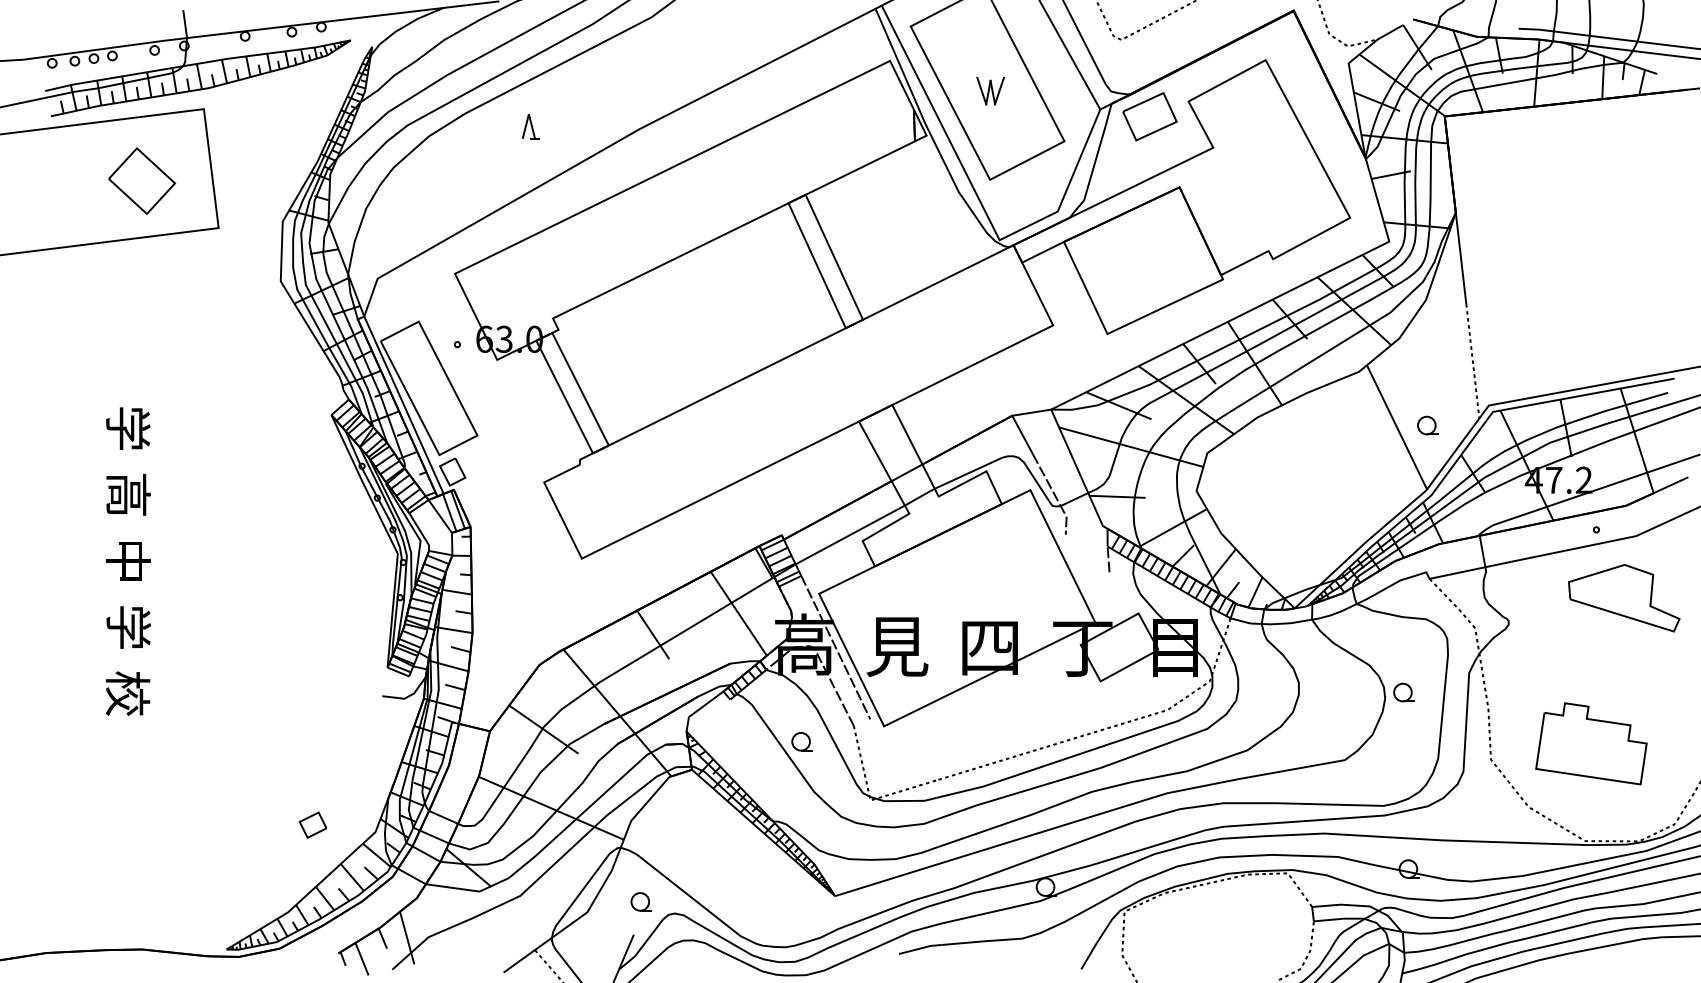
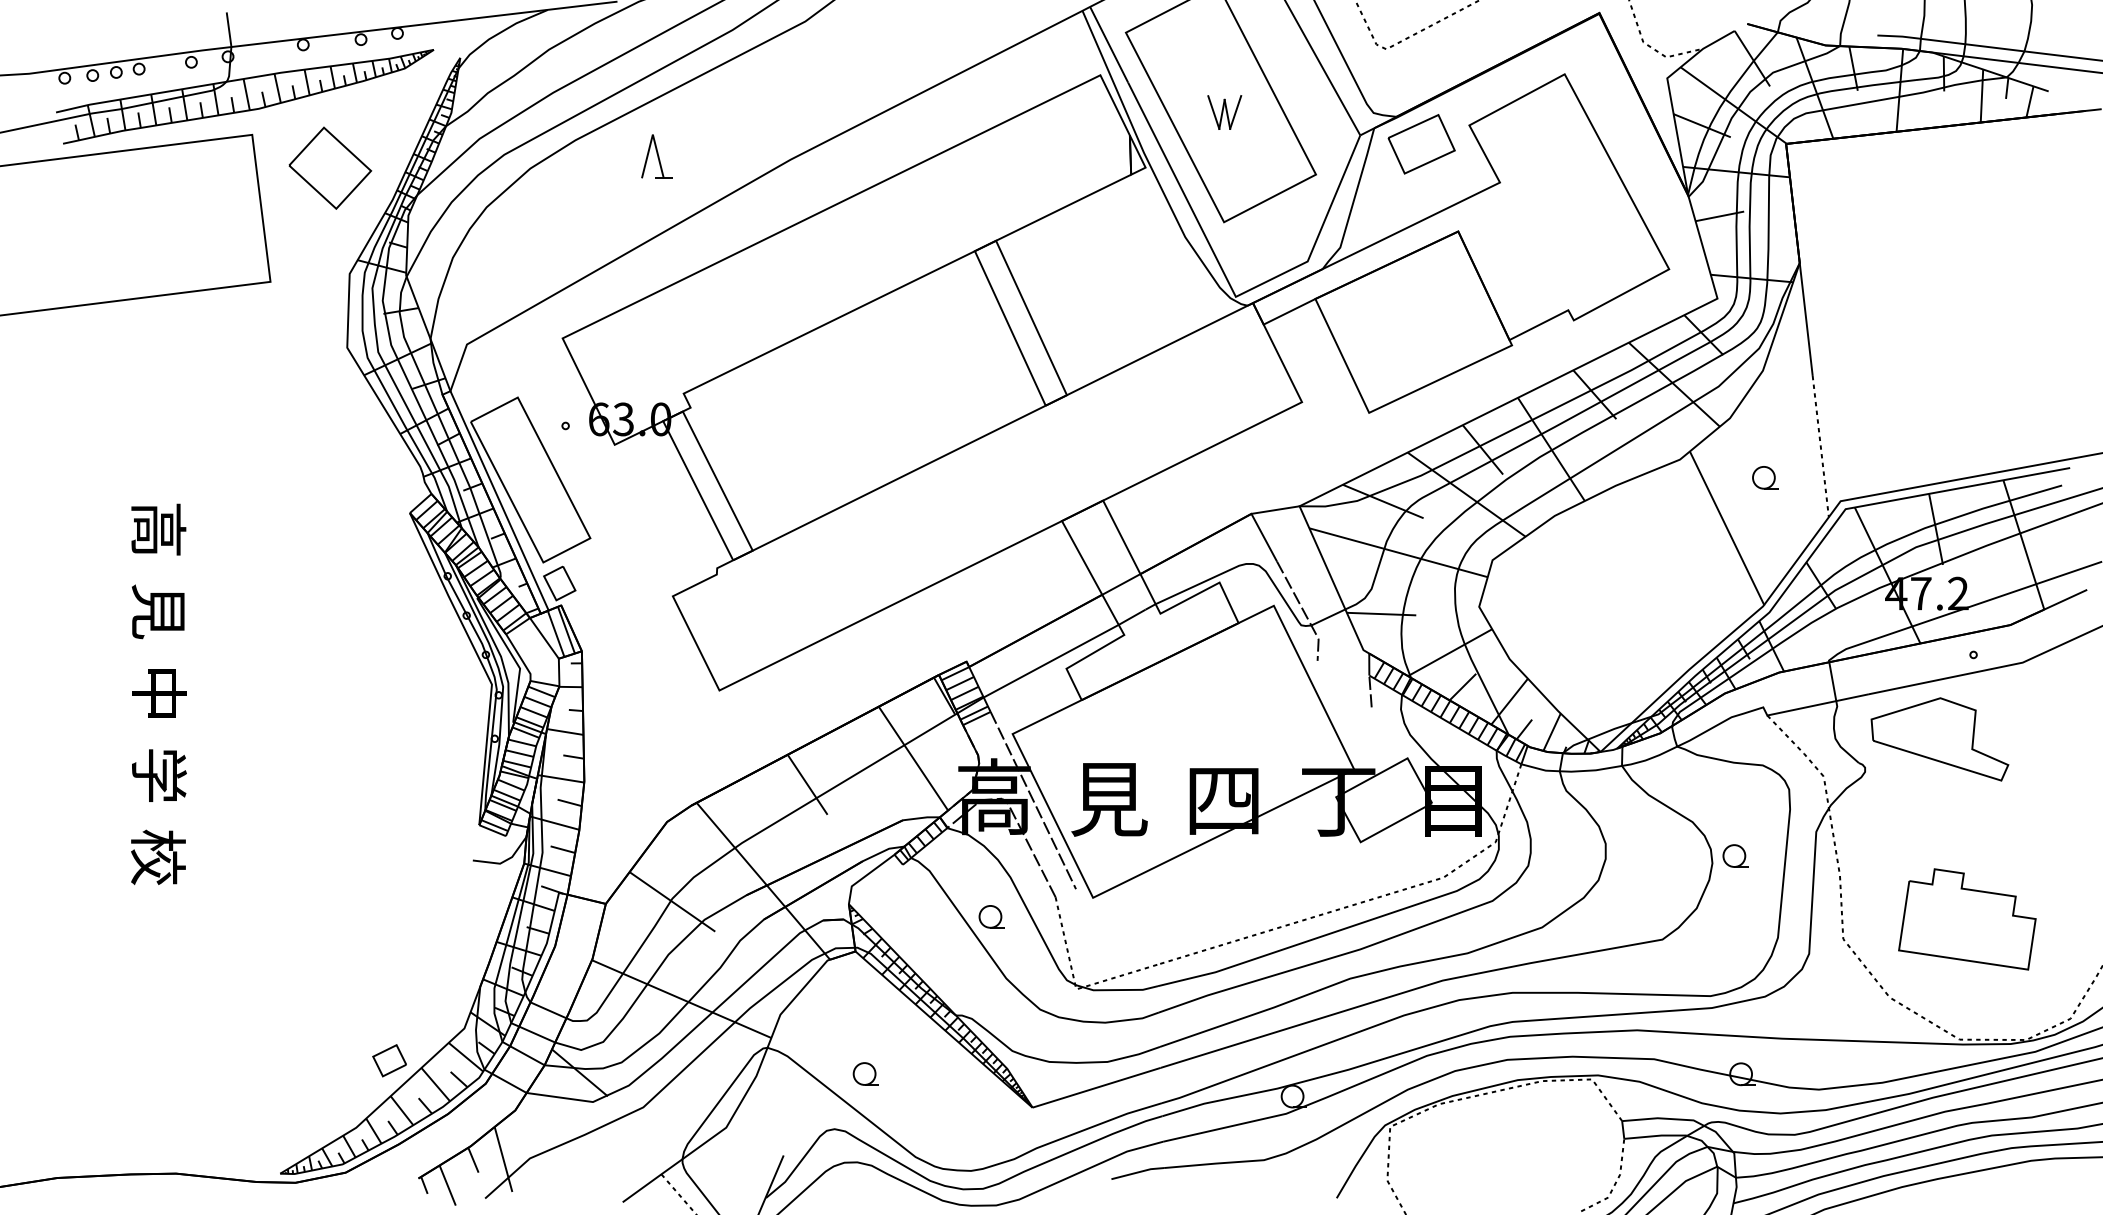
part: (530, 126) -> (655, 156), size x1.43
part: (142, 180) -> (330, 167), moved
part: (1427, 425) -> (1764, 477), moved
text: (128, 428) -> (159, 529), 学 -> 高
text: (128, 494) -> (159, 611), 高 -> 見
part: (1624, 598) -> (1940, 739), moved
part: (312, 824) -> (388, 1059), moved
part: (640, 901) -> (864, 1073), moved

